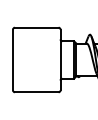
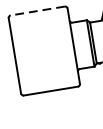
line: (36, 27) -> (37, 10), solid -> dashed

